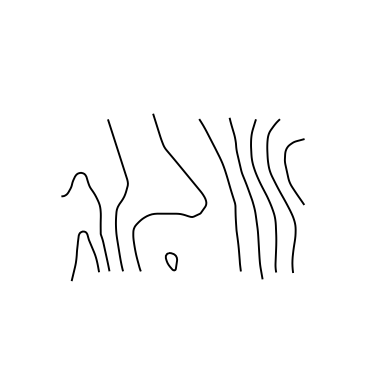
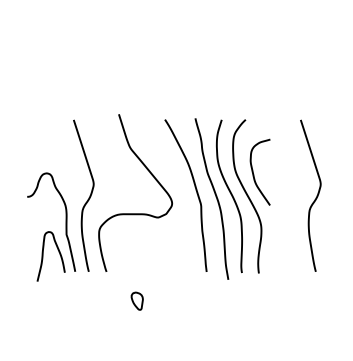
curve: (349, 197) -> (315, 198), added
part: (171, 261) -> (137, 301), moved

